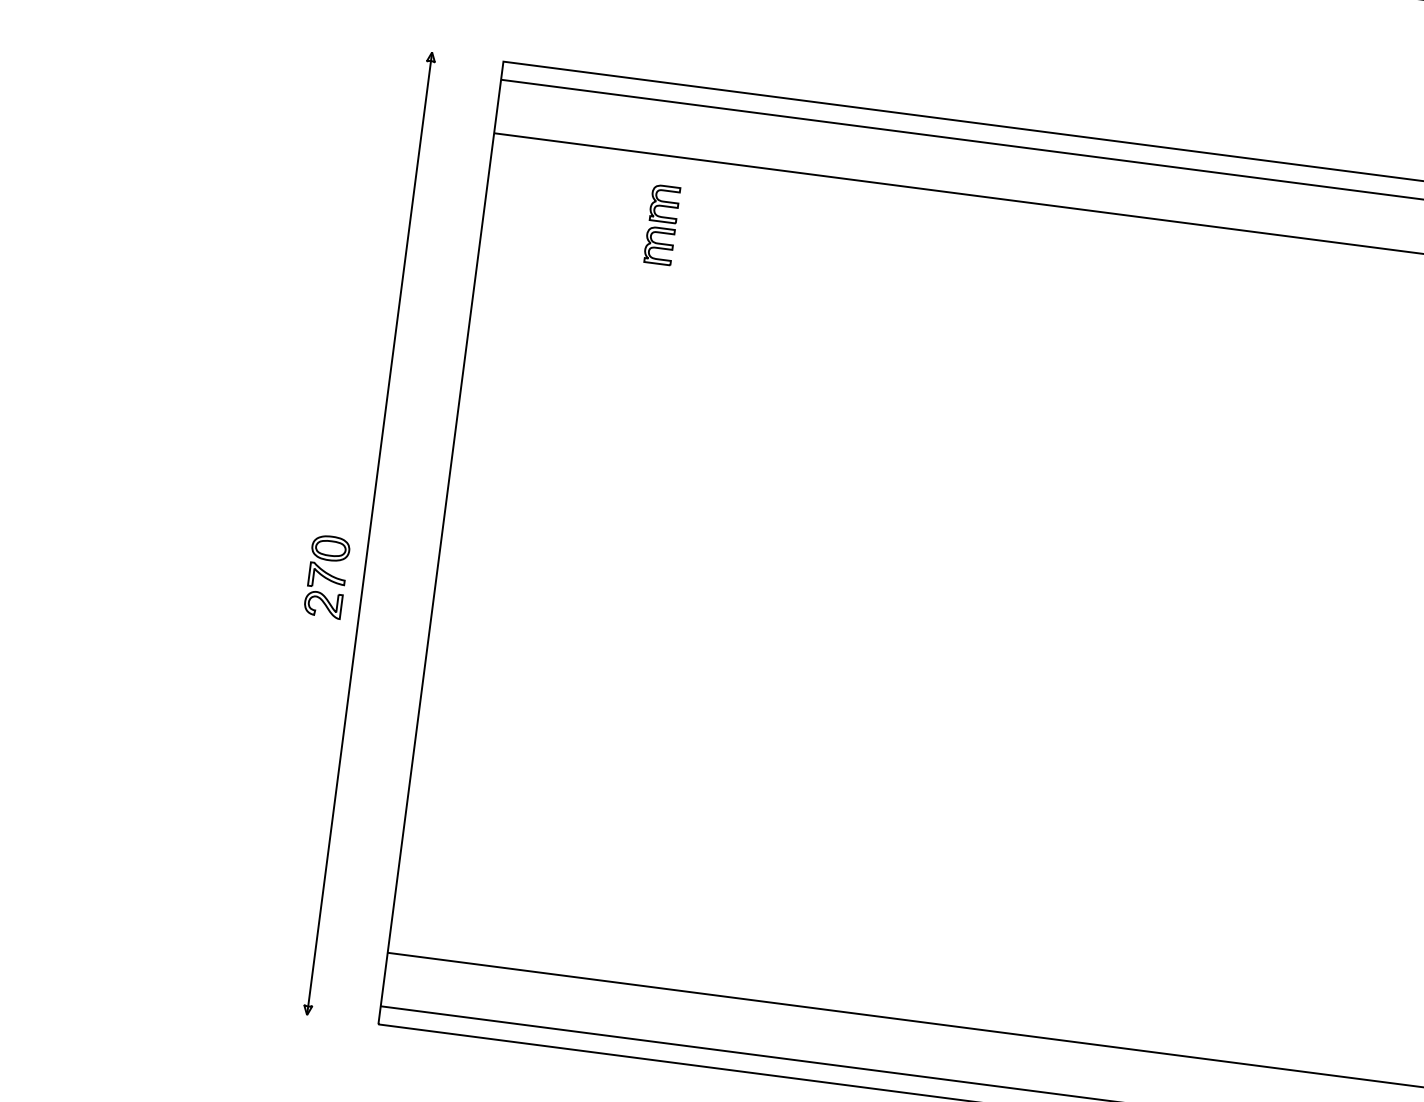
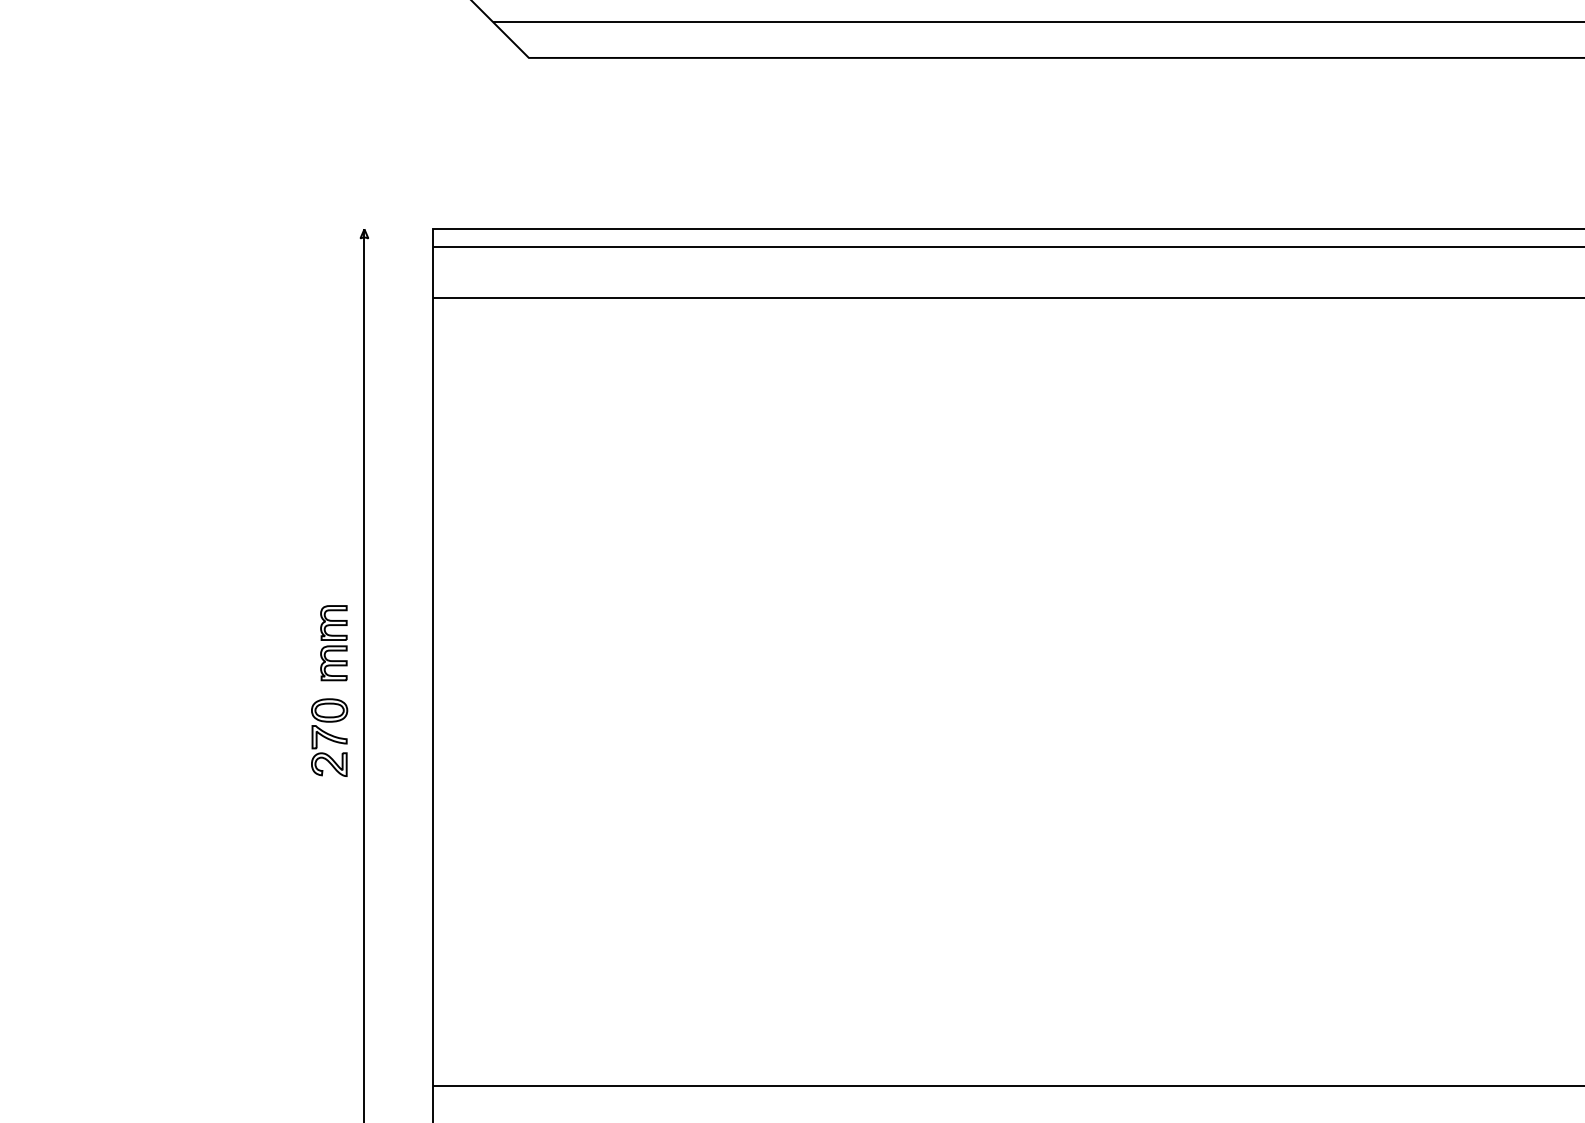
part: (661, 225) -> (333, 643), moved

